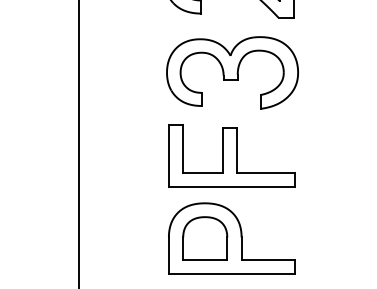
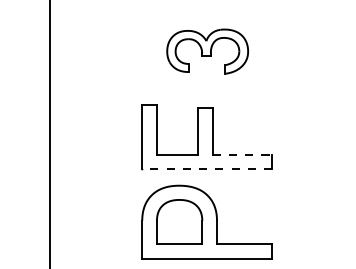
part: (232, 72) -> (207, 51), size x0.6
line: (266, 173) -> (242, 155), solid -> dashed
line: (231, 187) -> (206, 169), solid -> dashed

